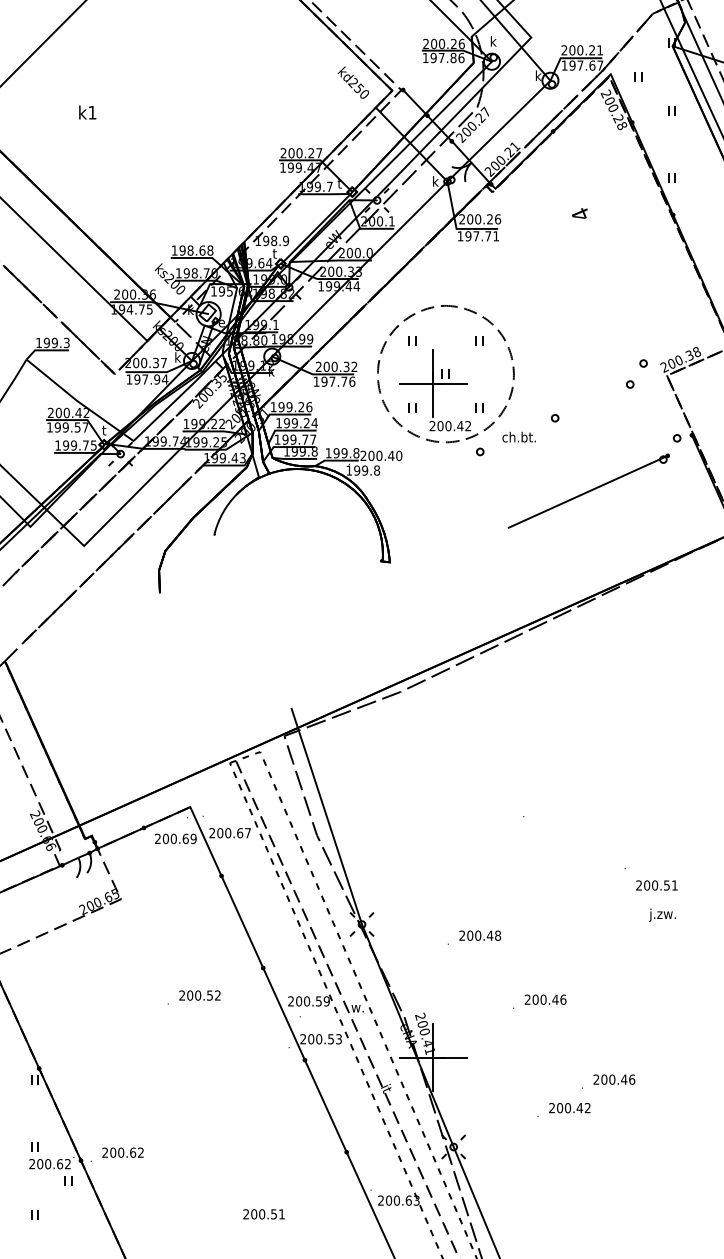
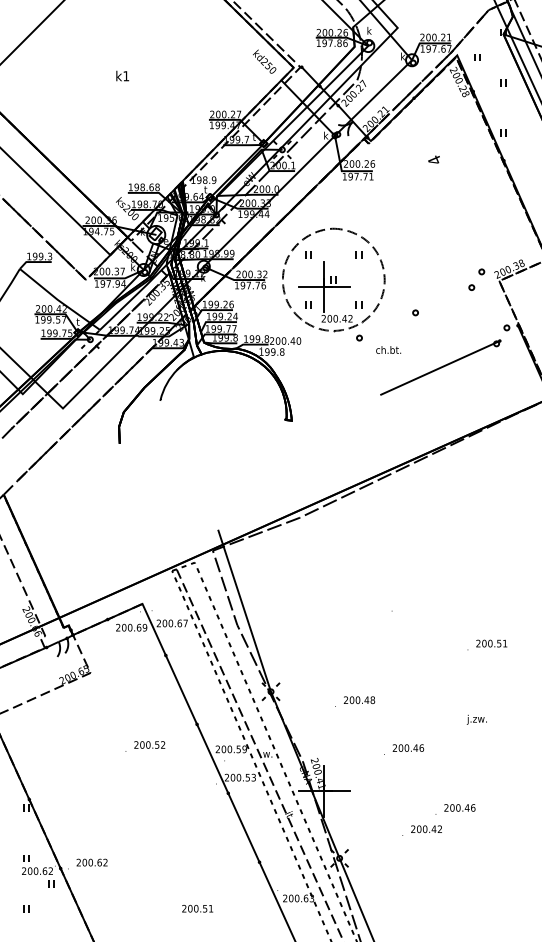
text: (87, 111) -> (122, 75), moved
text: (518, 436) -> (388, 349), moved
text: (656, 885) -> (491, 643), moved
text: (661, 914) -> (476, 719), moved

